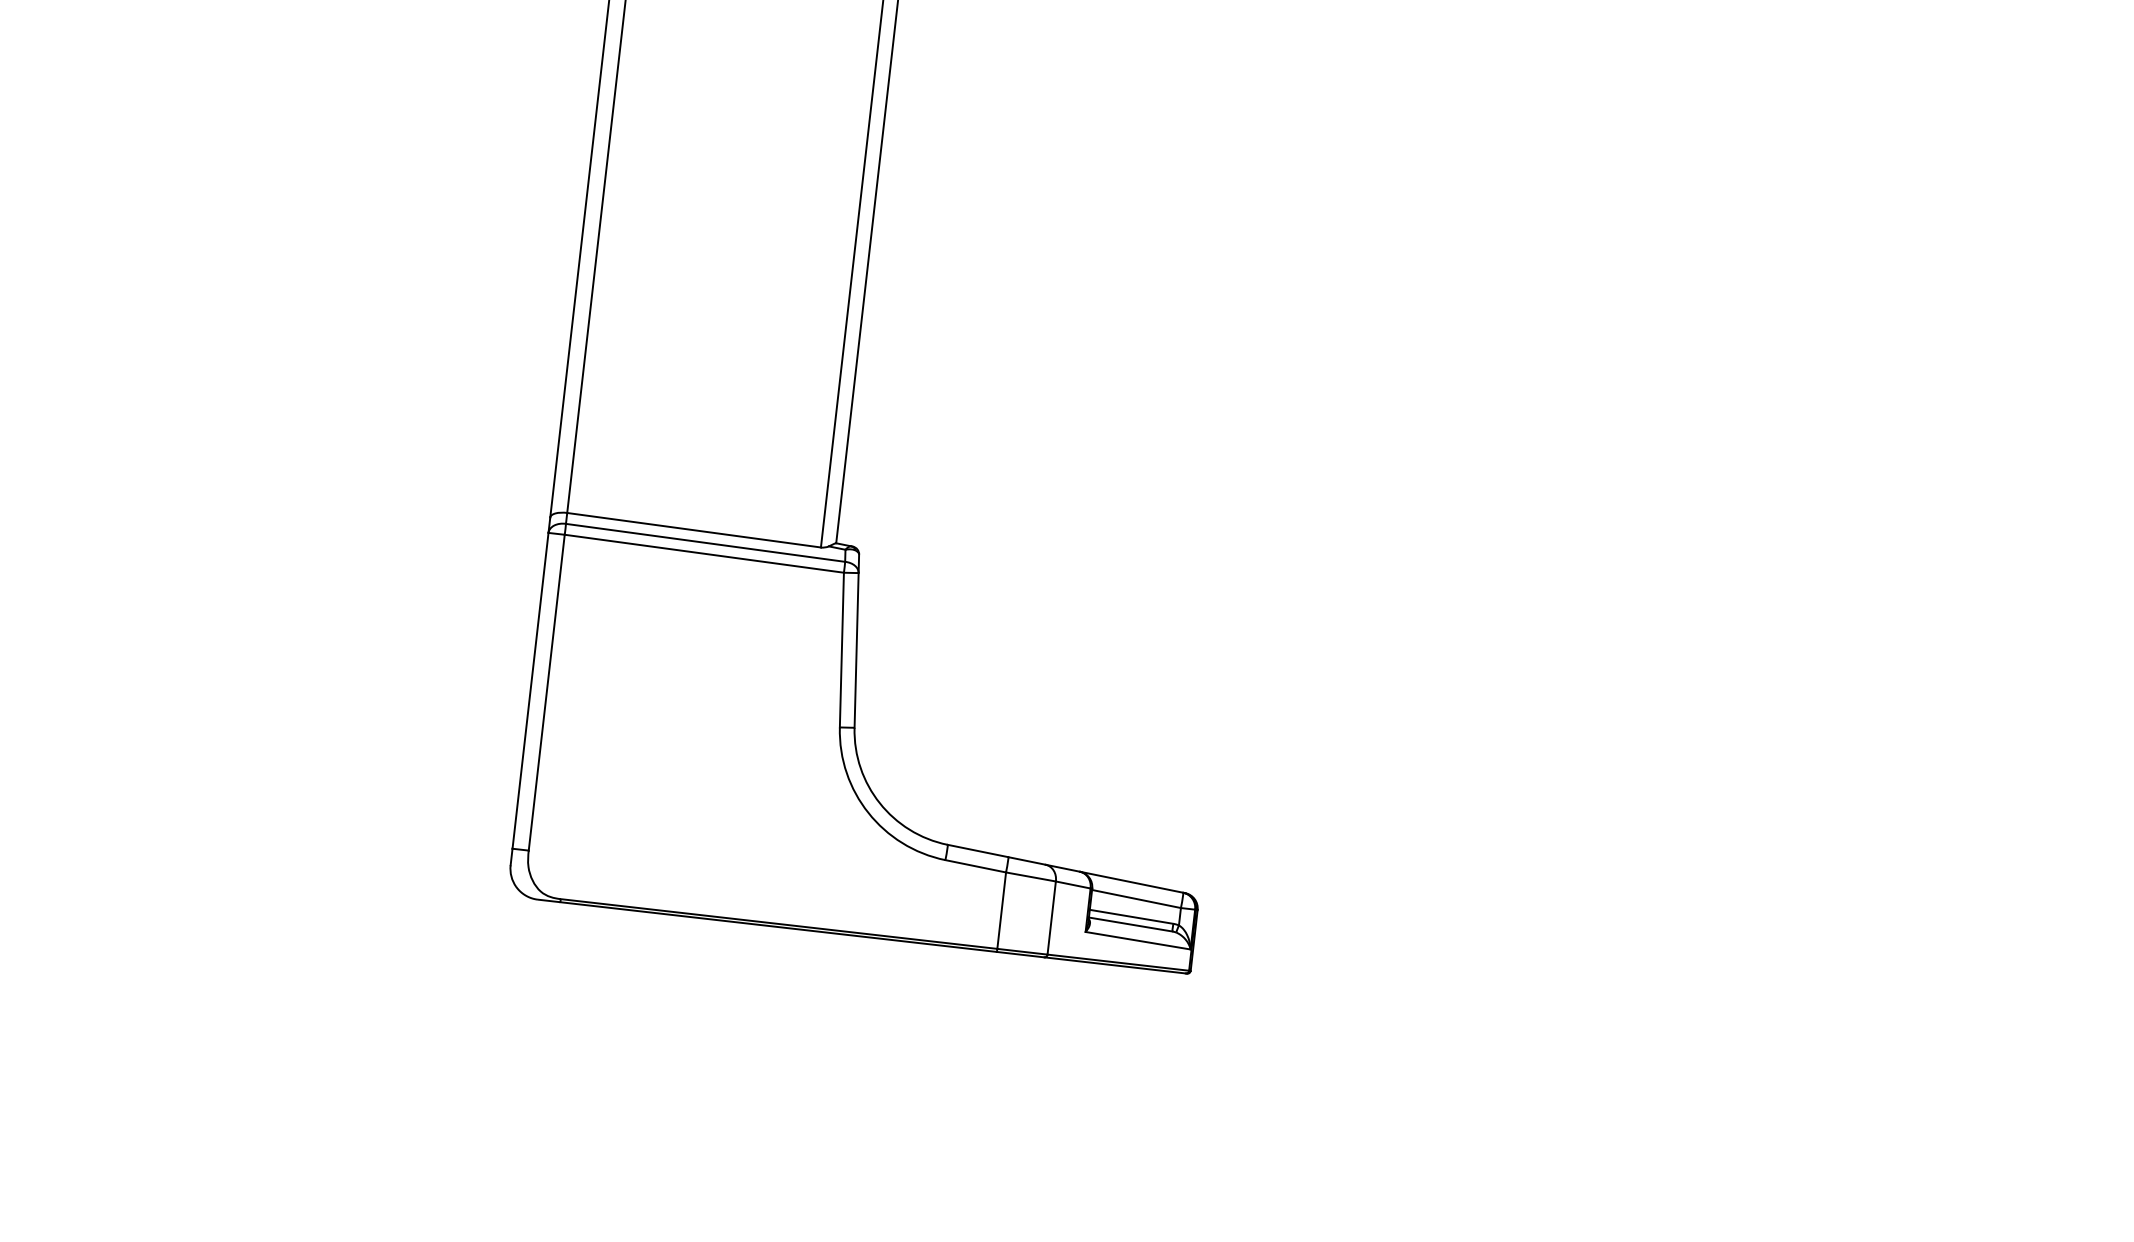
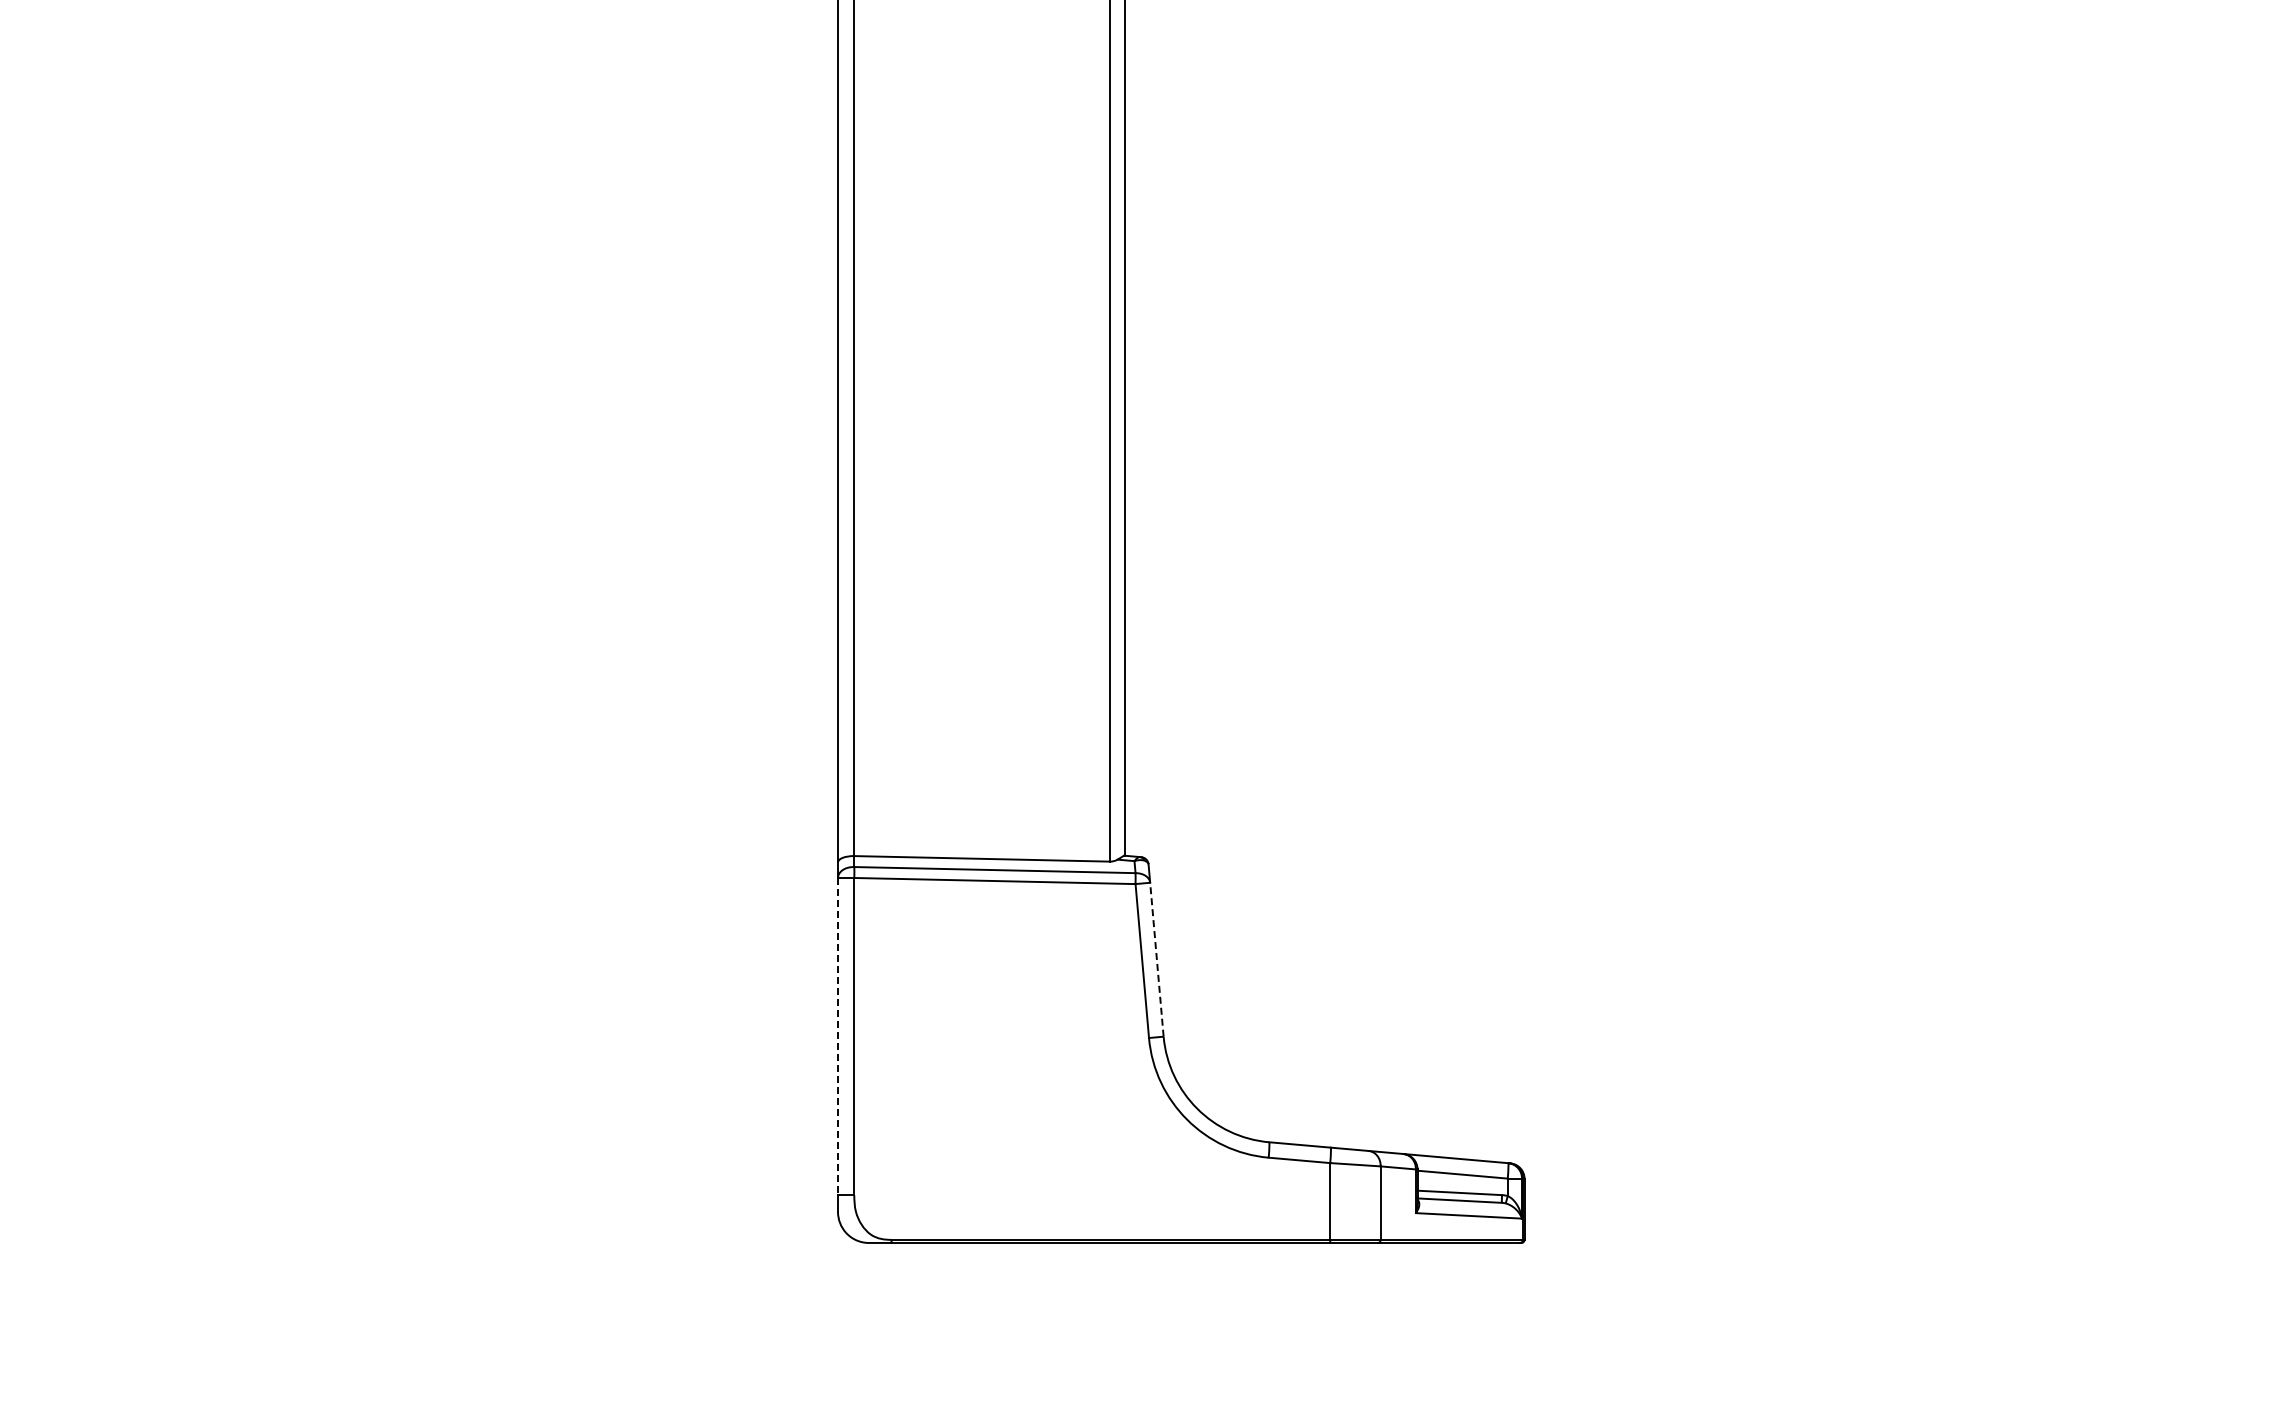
line: (856, 650) -> (1156, 959), solid -> dashed
line: (531, 690) -> (838, 1036), solid -> dashed

